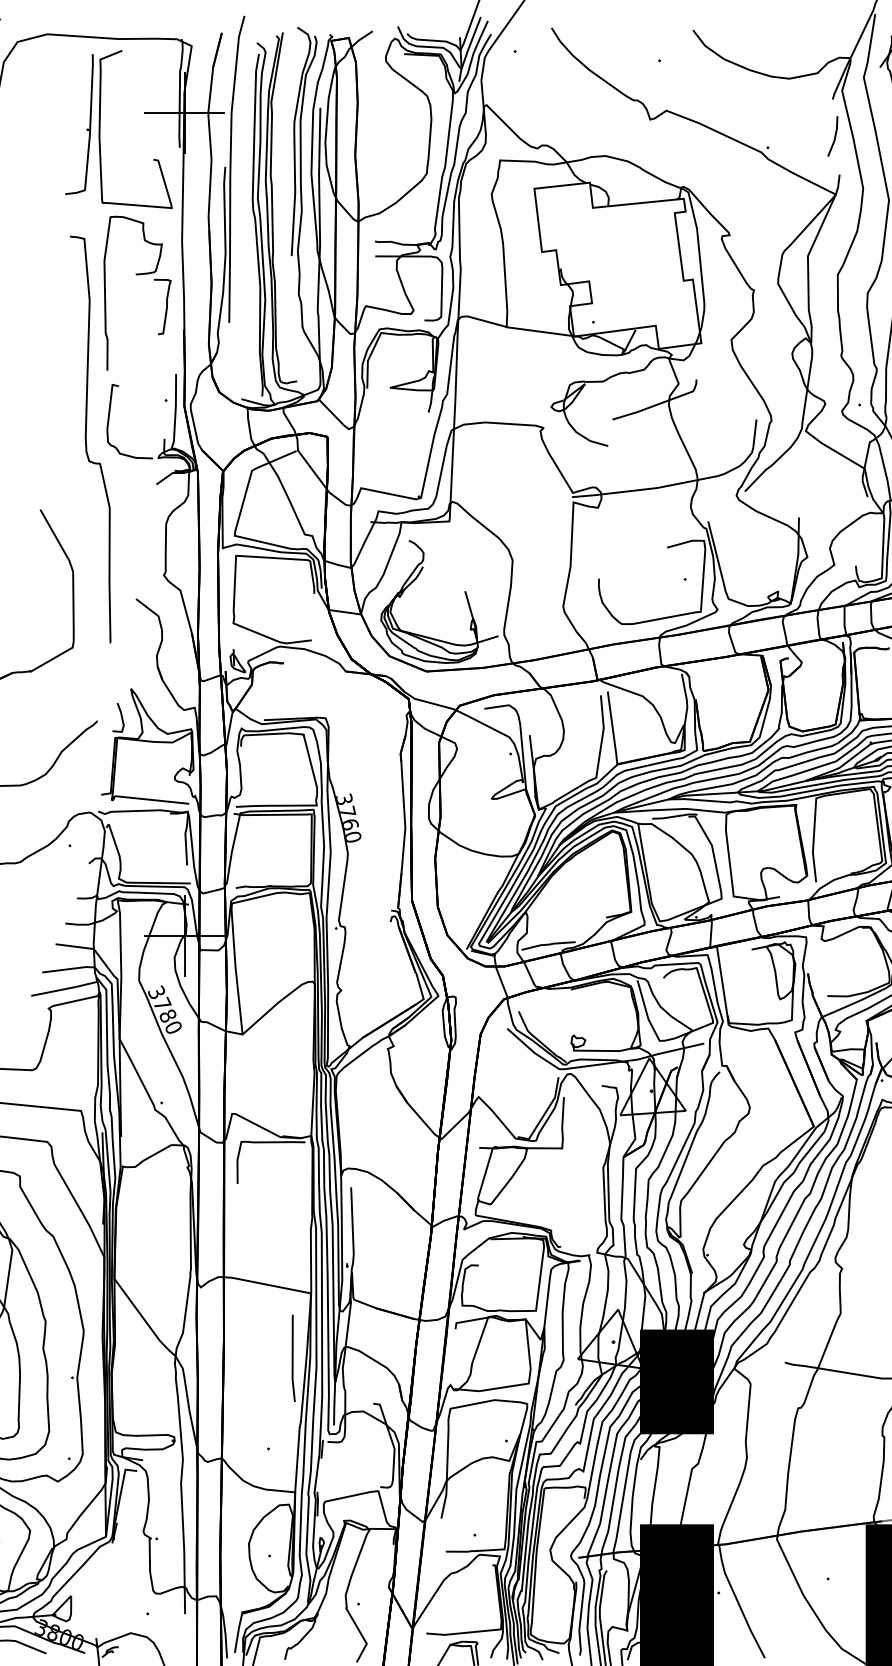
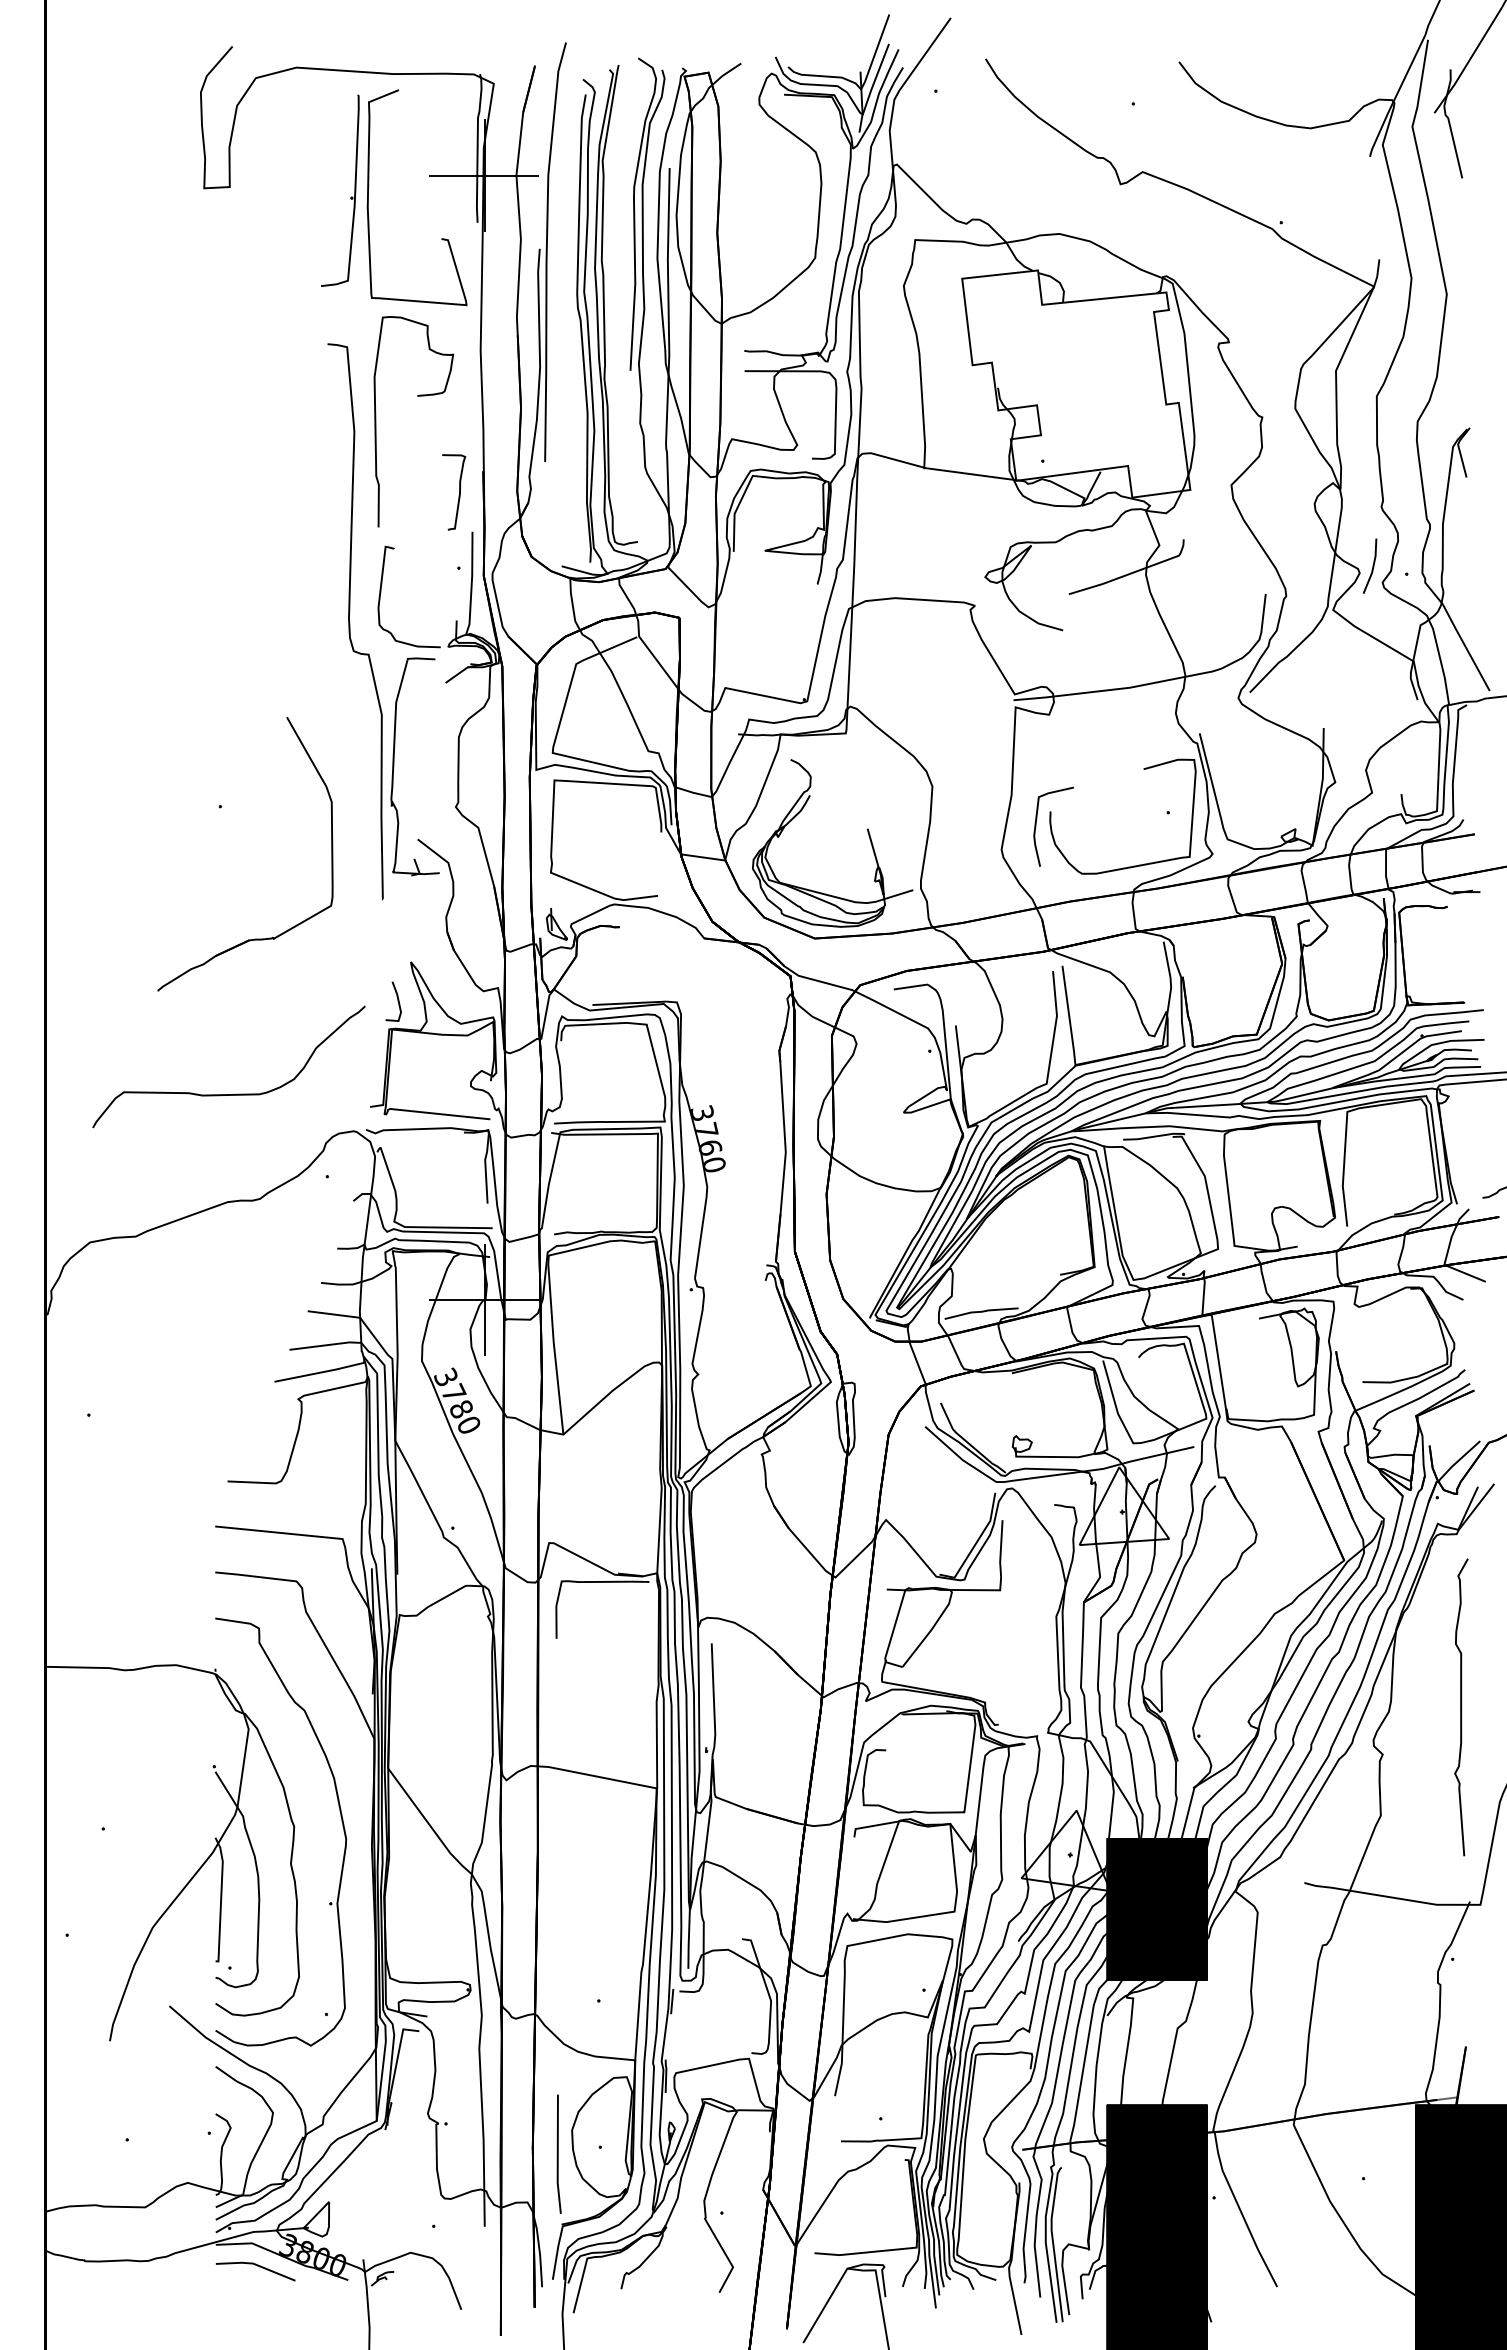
line: (834, 135) -> (1372, 565), moved
curve: (166, 307) -> (459, 492), moved
part: (119, 545) -> (394, 766), added
curve: (588, 589) -> (1036, 826), added
line: (293, 1357) -> (558, 2153), moved

